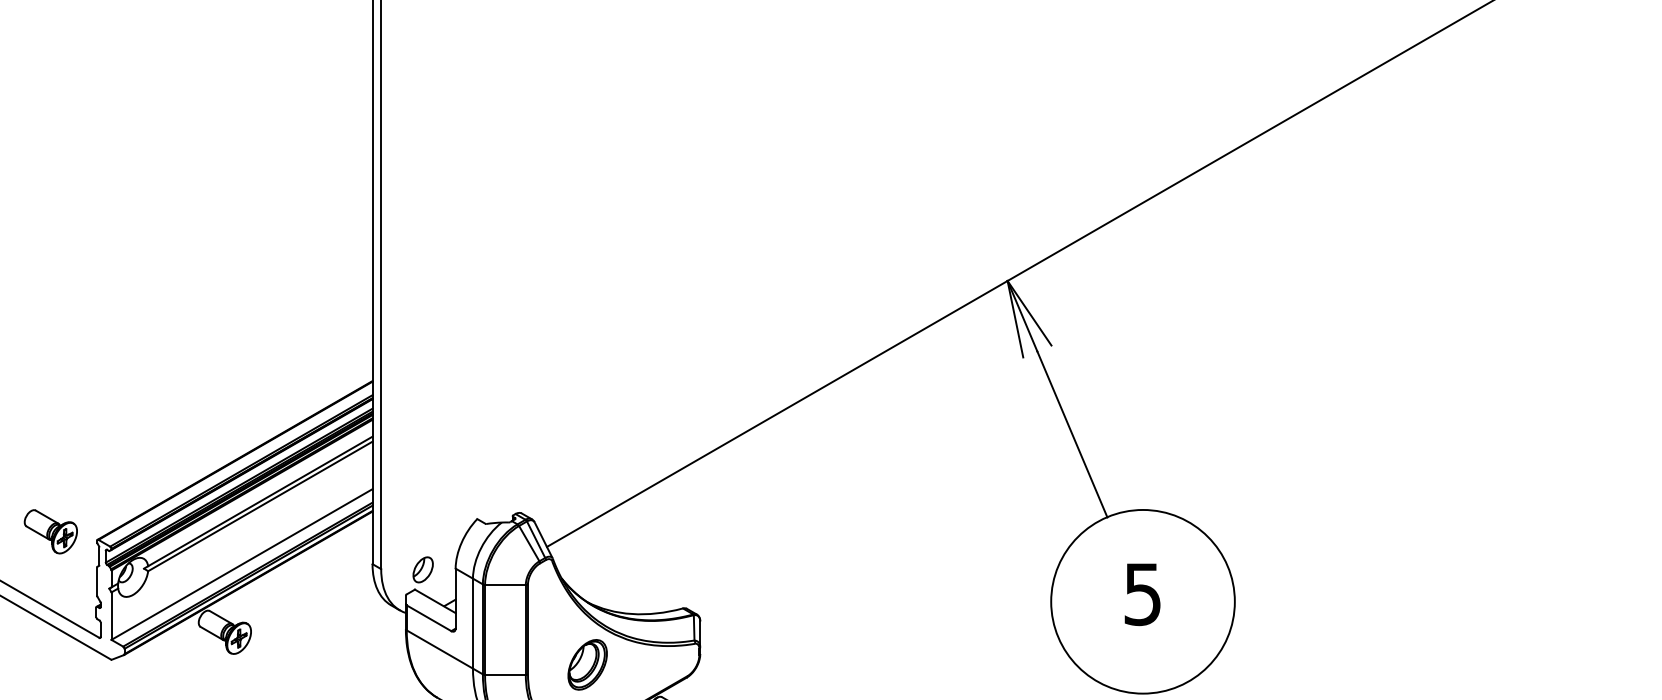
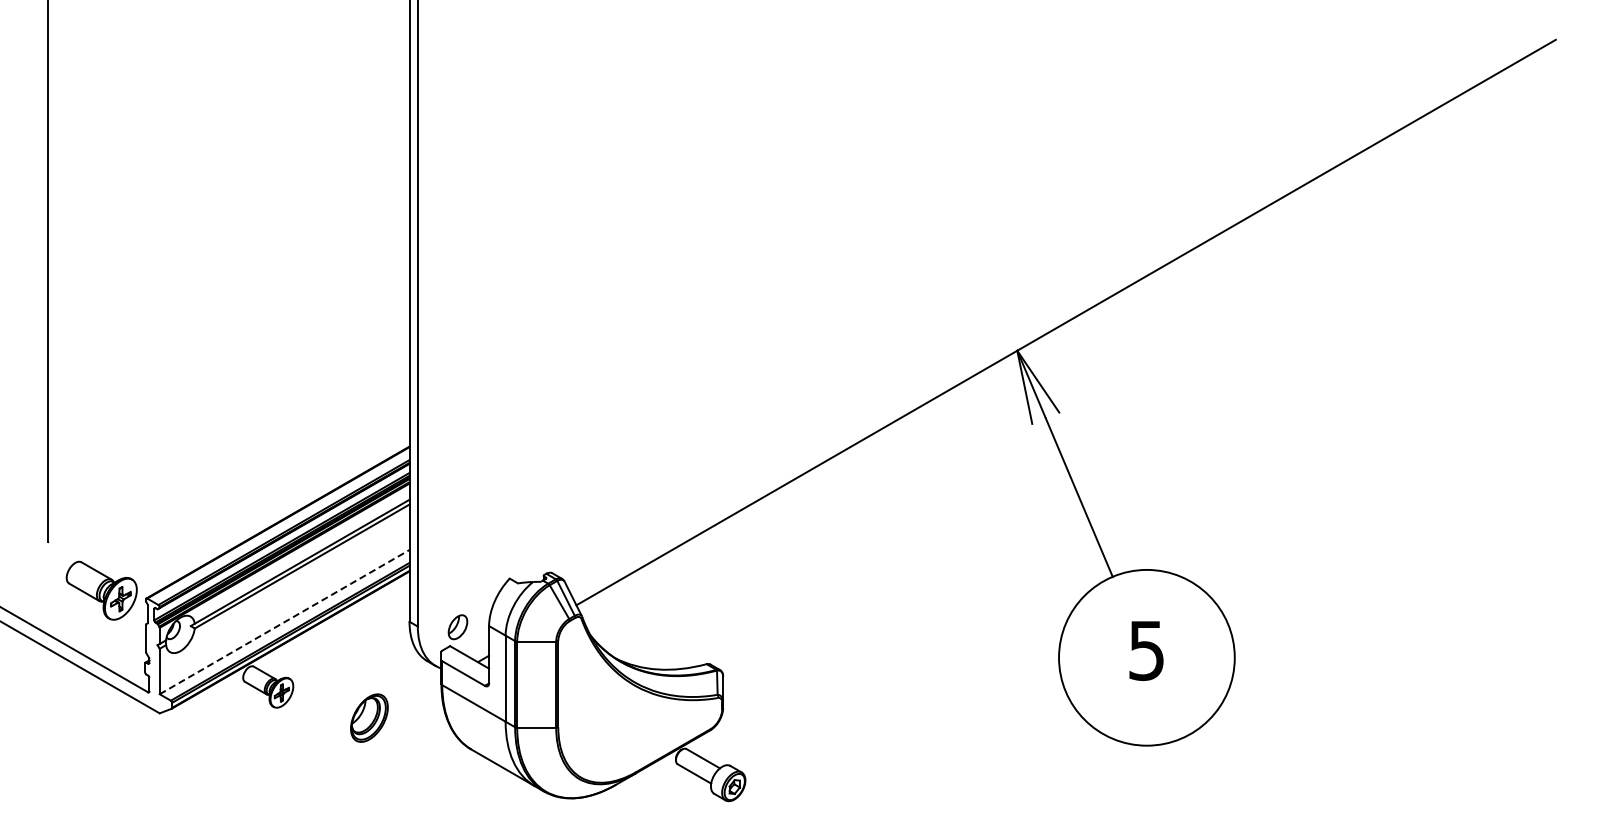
part: (50, 531) -> (101, 590), size x1.4
line: (242, 563) -> (285, 621), solid -> dashed
part: (587, 664) -> (369, 717), moved

